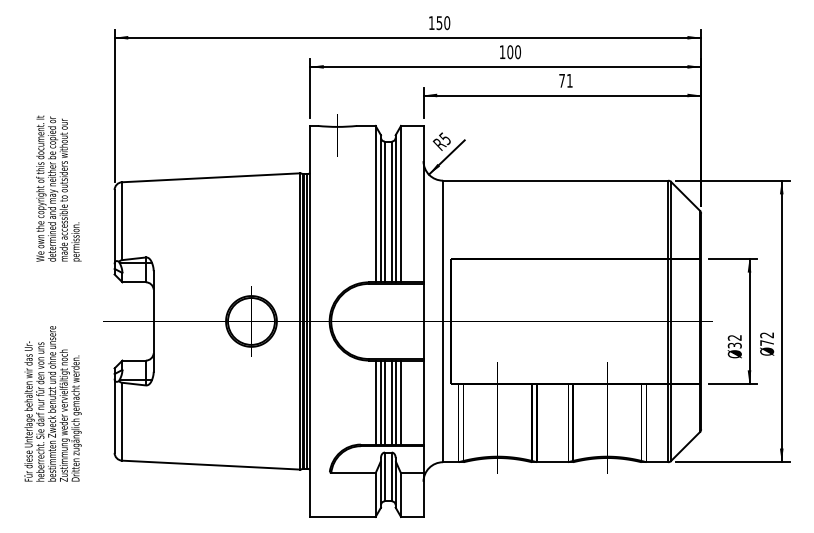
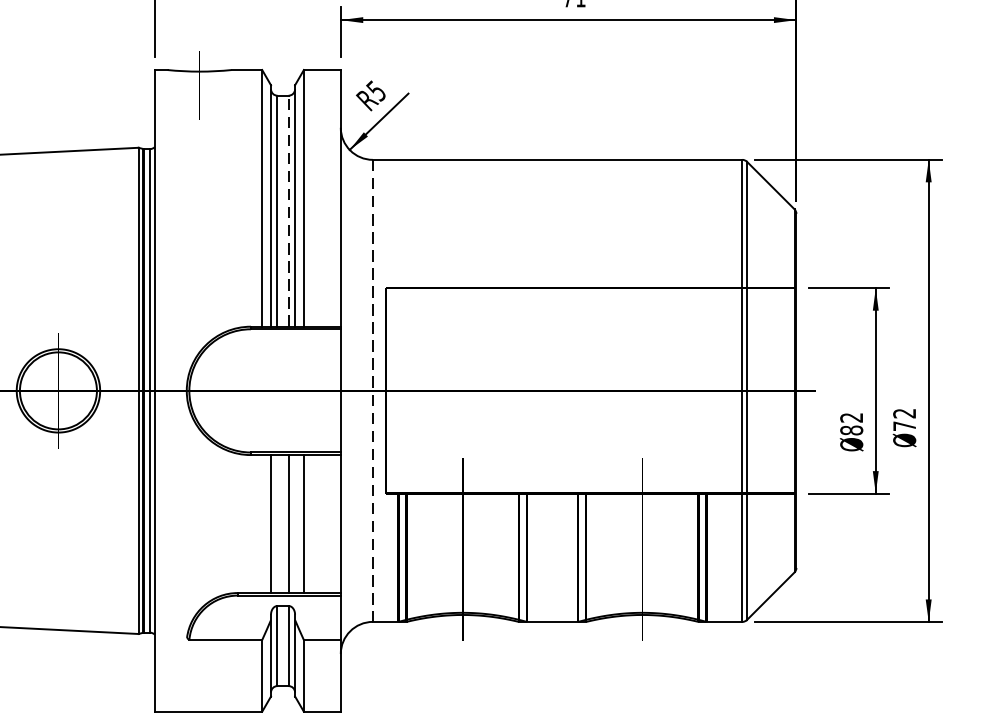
line: (391, 211) -> (288, 210), solid -> dashed
line: (443, 321) -> (373, 390), solid -> dashed
text: (734, 345) -> (851, 430), 32 -> 82
line: (375, 402) -> (261, 523), removed
line: (384, 402) -> (276, 523), removed
line: (395, 402) -> (294, 523), removed

